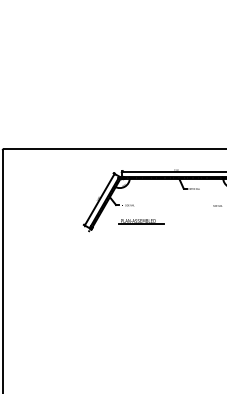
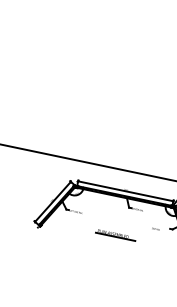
part: (141, 221) -> (115, 235), moved

